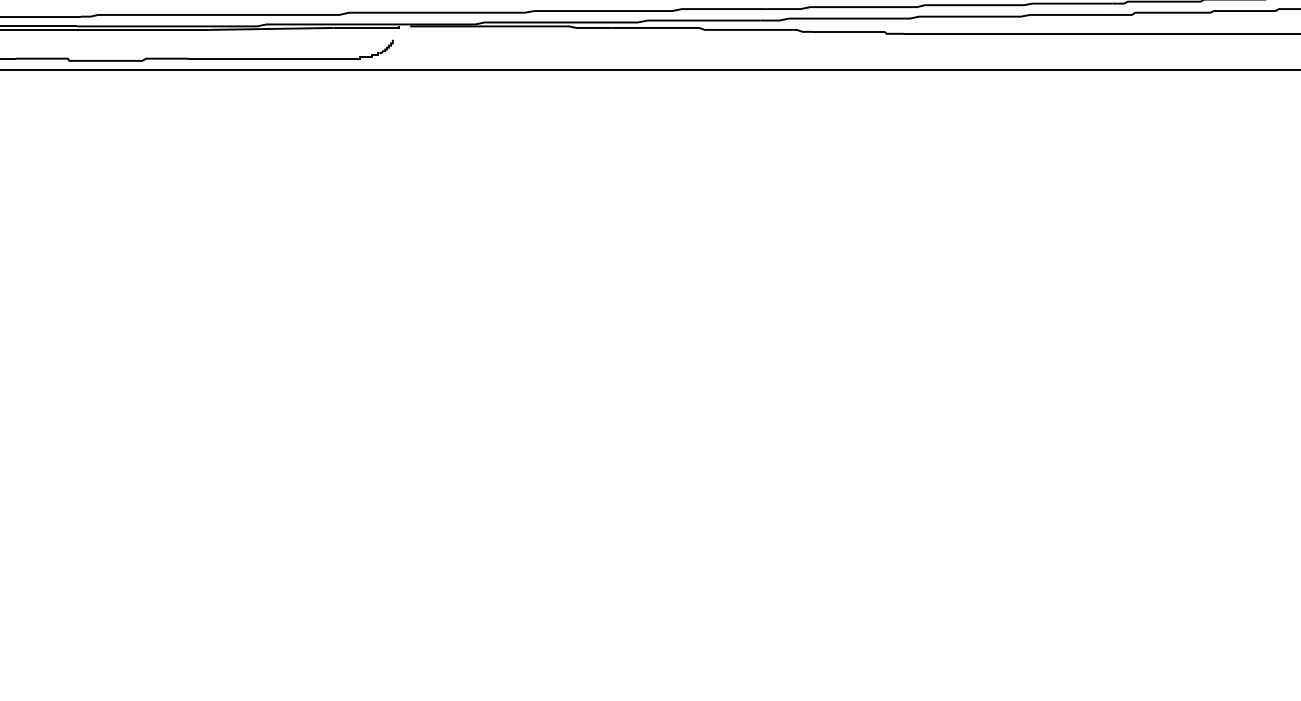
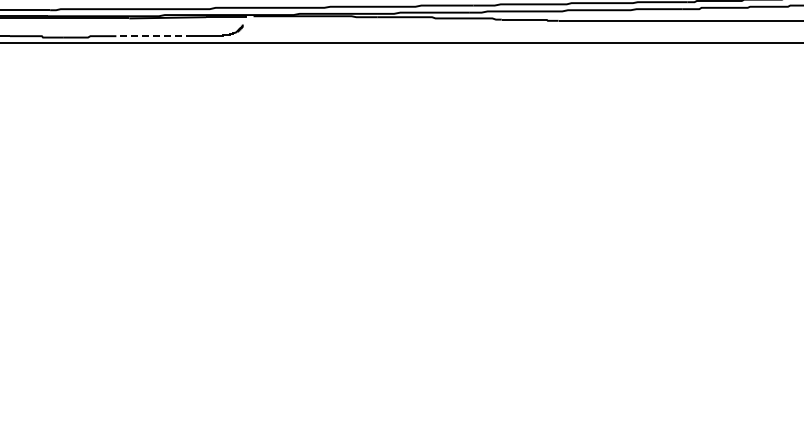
line: (249, 59) -> (154, 36), solid -> dashed

